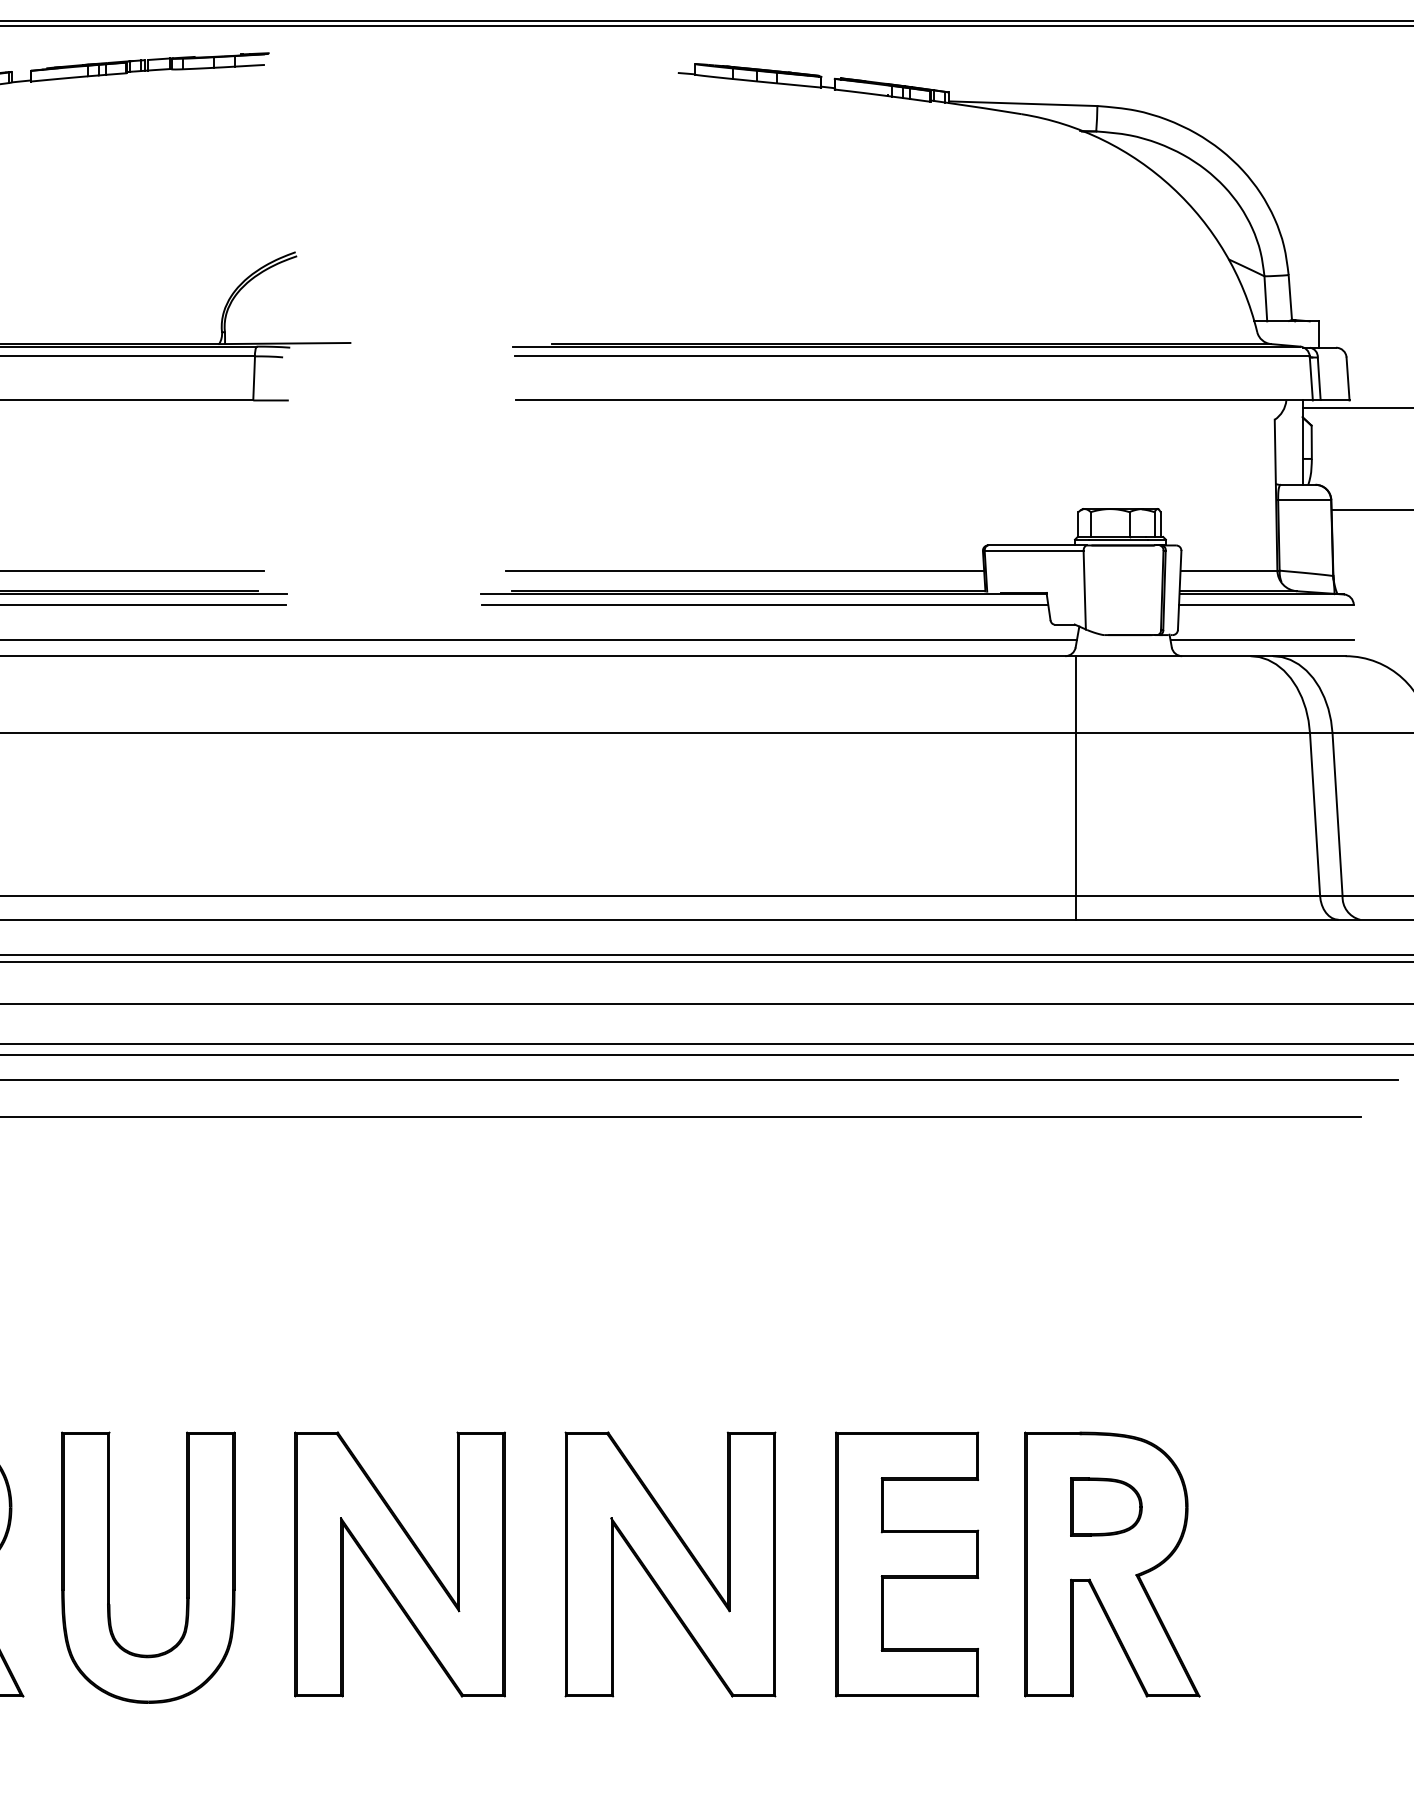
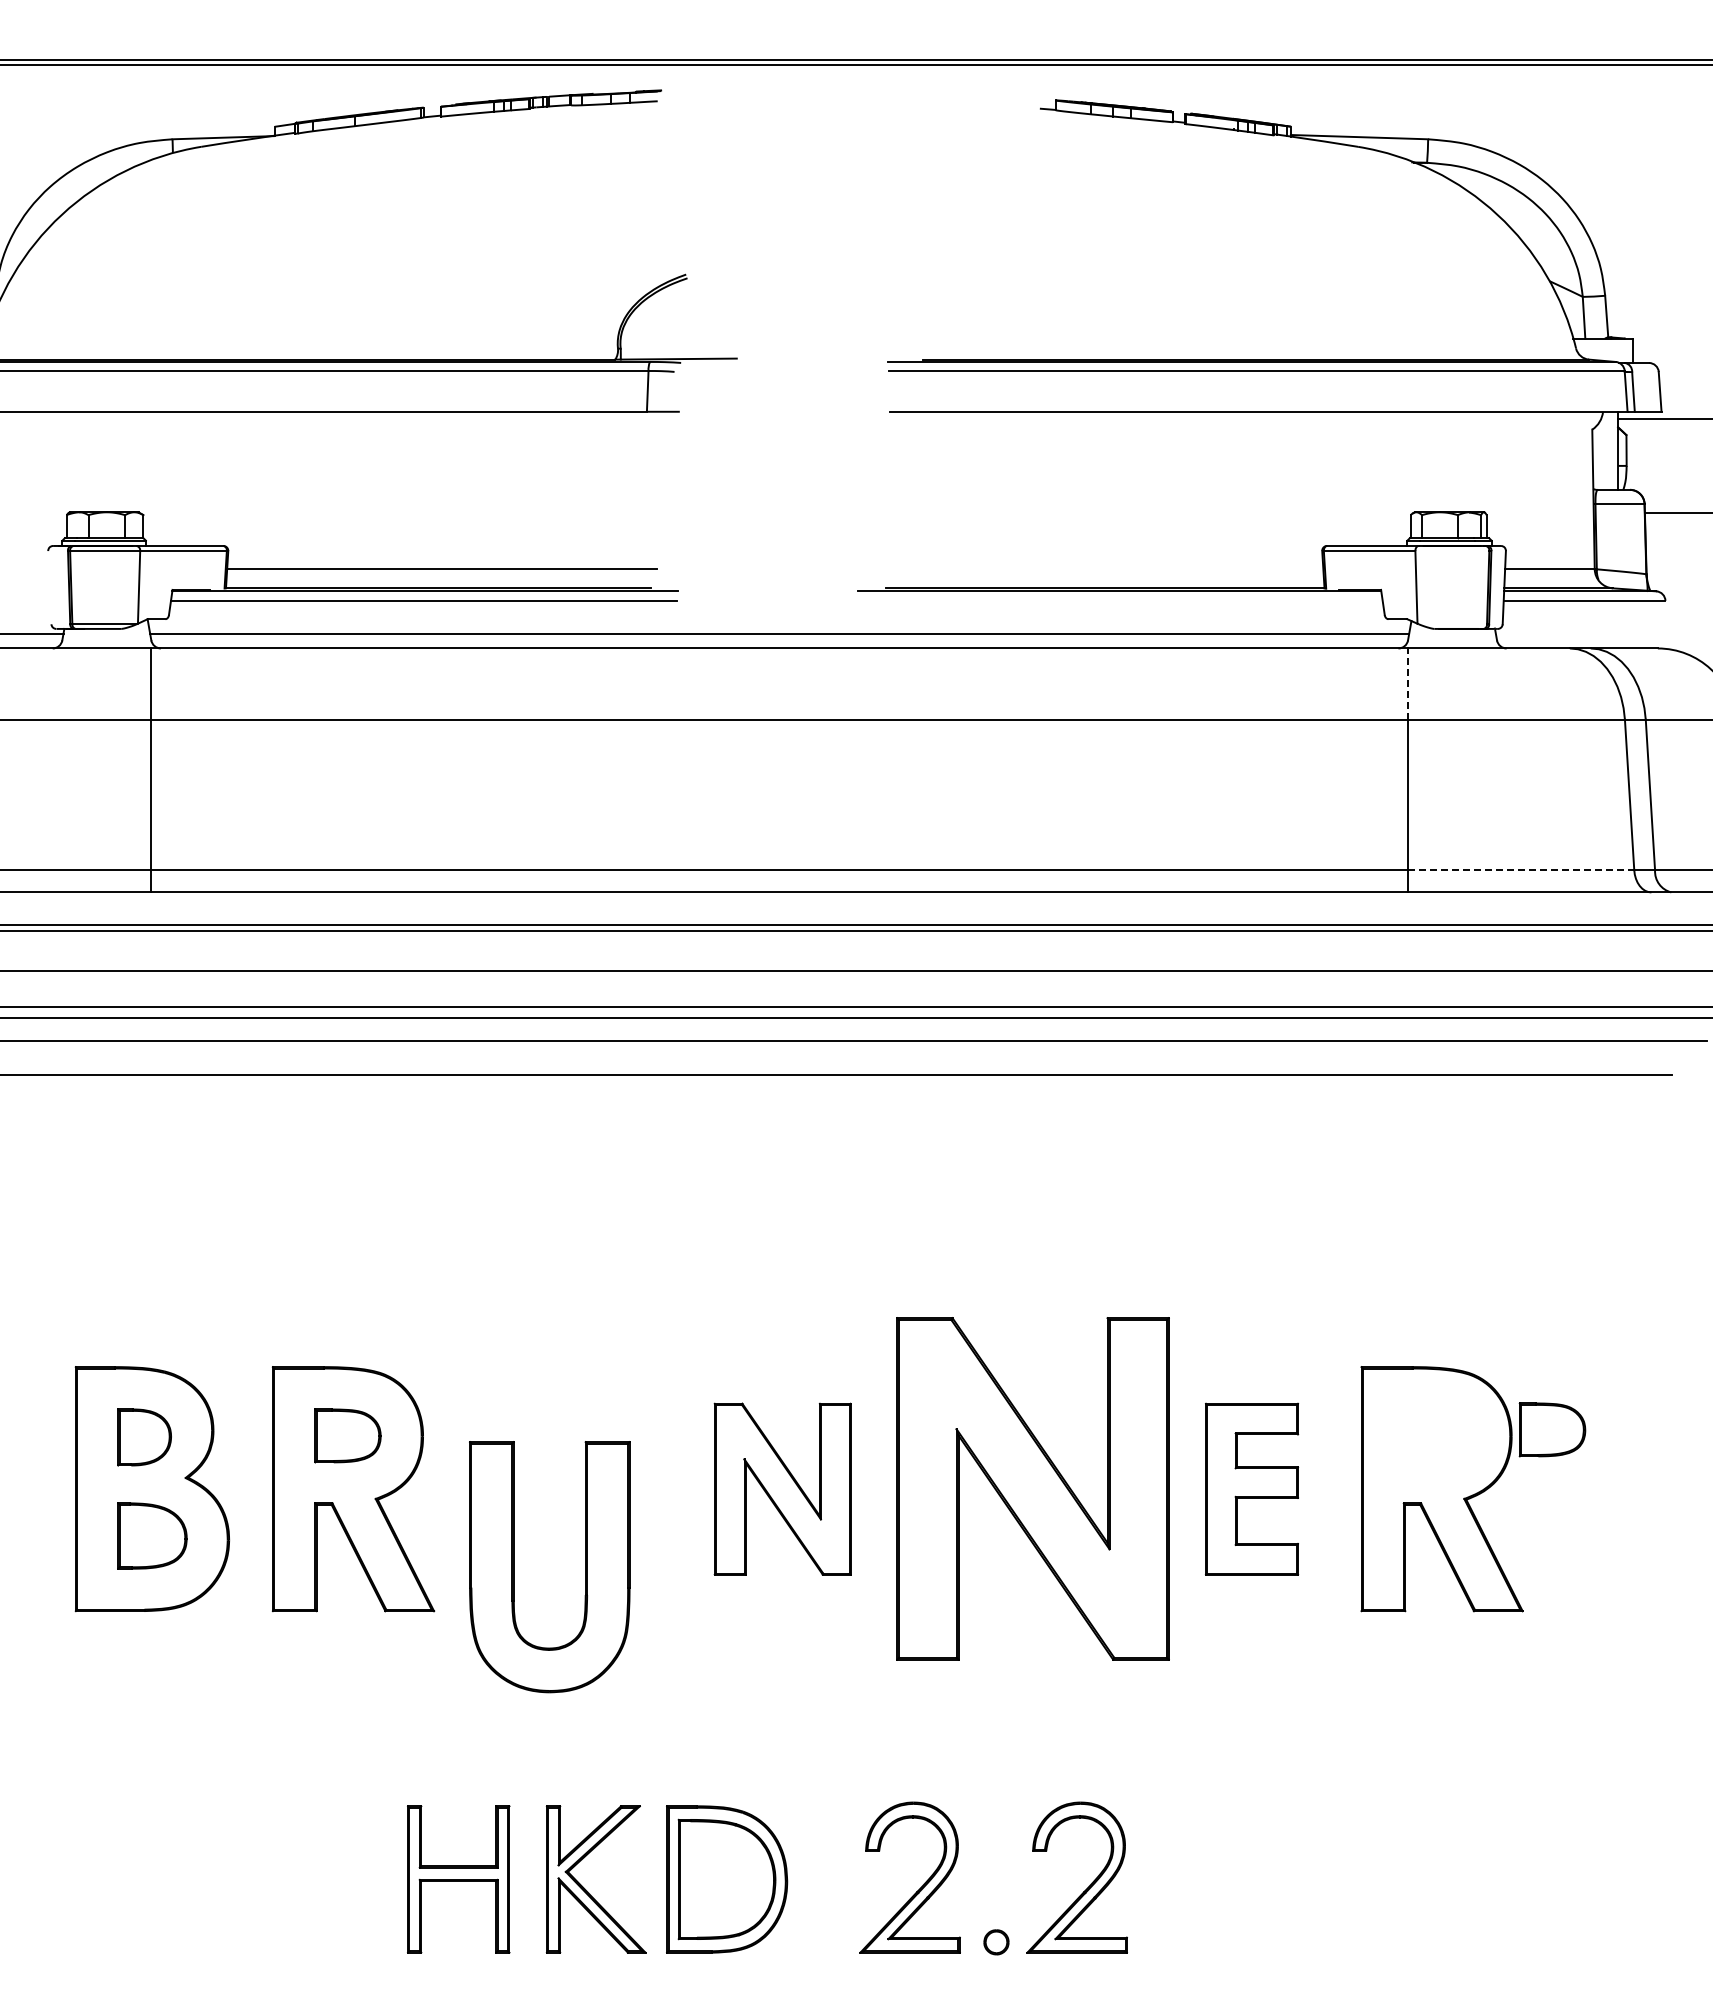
line: (745, 570) -> (1102, 569), removed
line: (764, 604) -> (1120, 600), removed
line: (1261, 640) -> (1580, 633), removed
line: (1075, 695) -> (1407, 684), solid -> dashed
line: (1198, 896) -> (1521, 870), solid -> dashed
part: (1106, 1506) -> (1552, 1429), moved
part: (399, 1564) -> (782, 1489), size x0.7
part: (669, 1564) -> (1032, 1489), size x1.4
part: (906, 1564) -> (1251, 1489), size x0.7
part: (110, 1568) -> (514, 1567), moved

